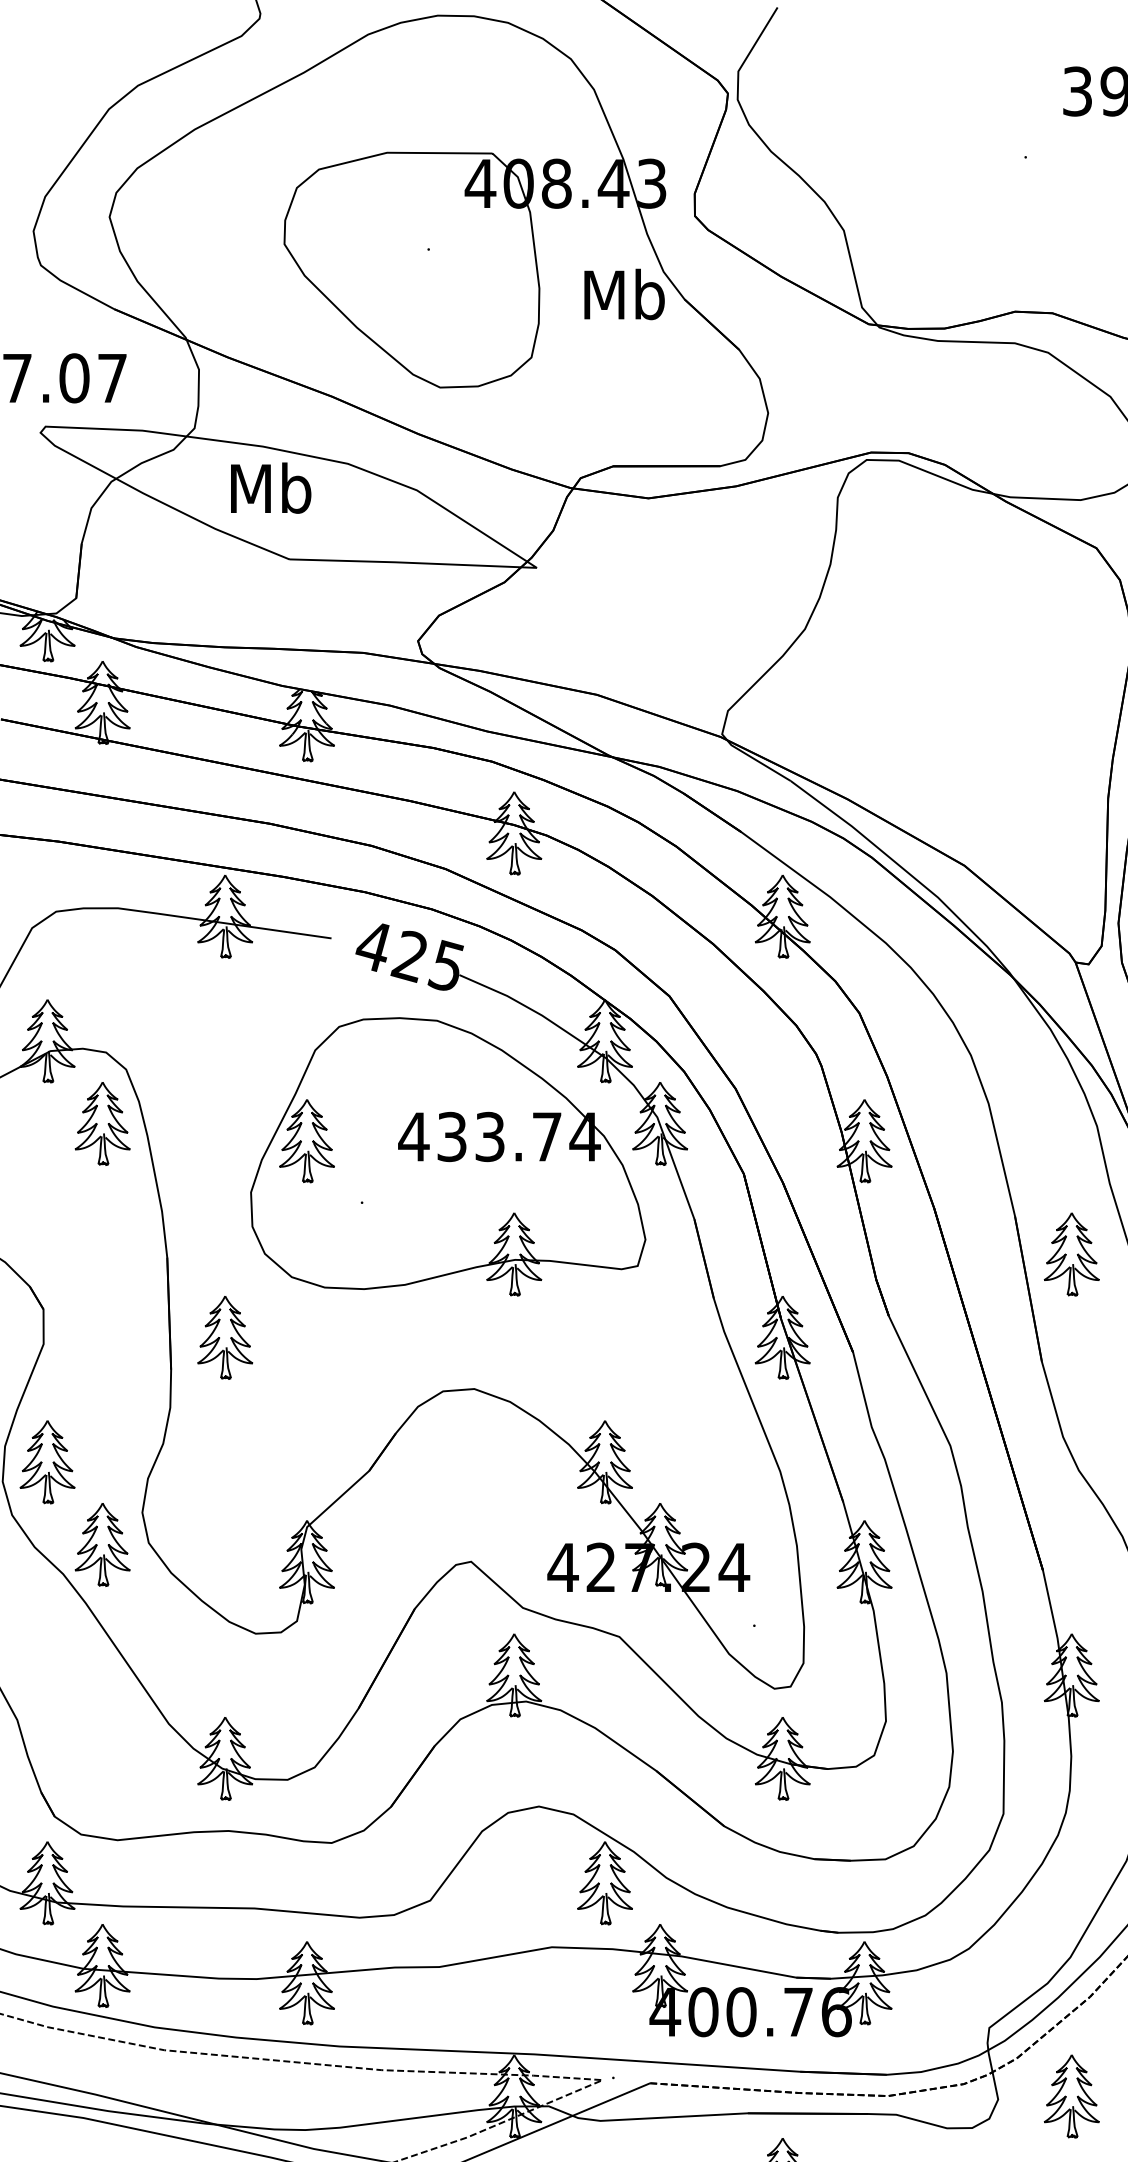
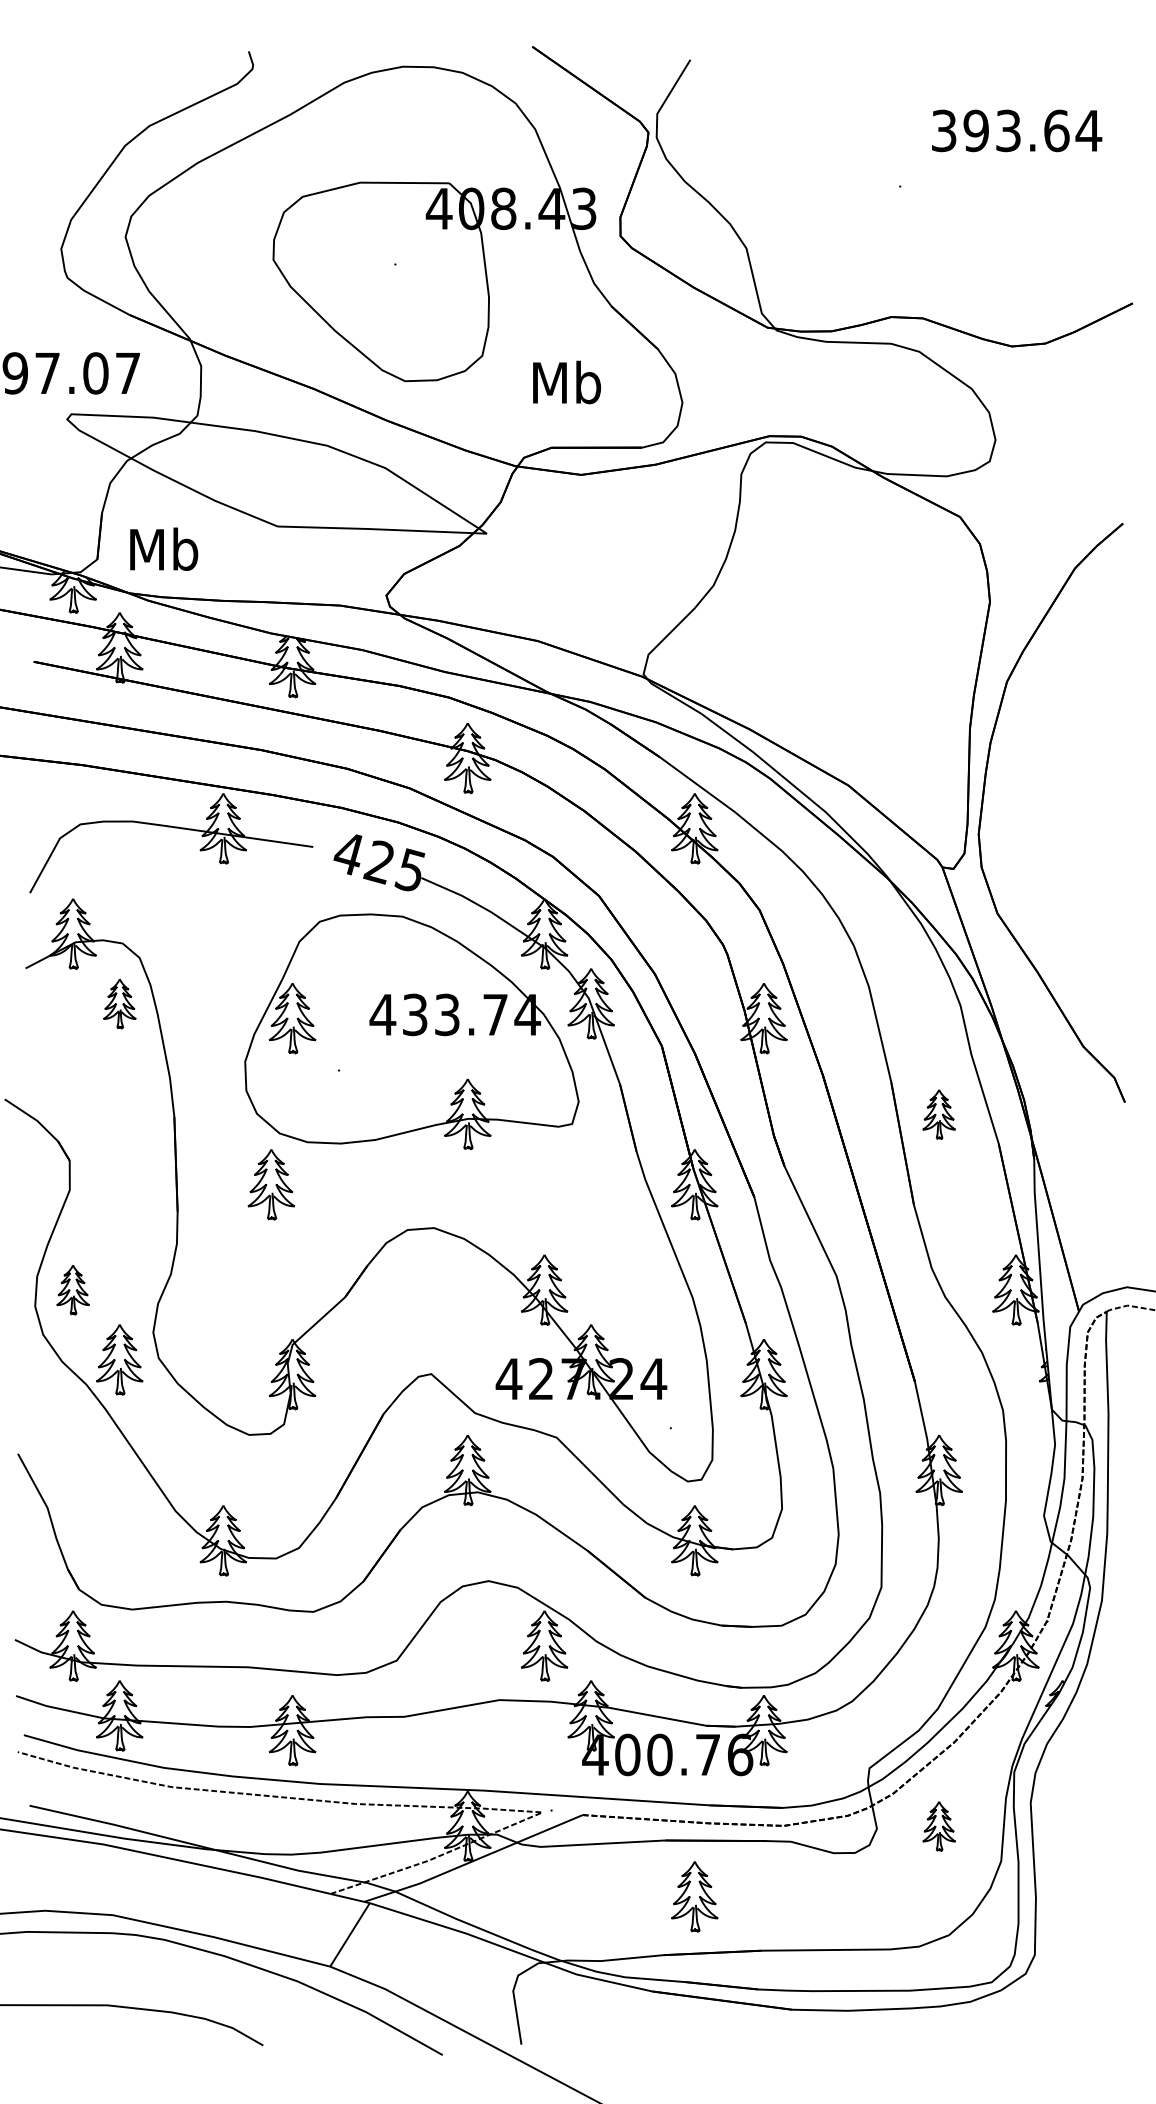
text: (623, 294) -> (566, 382), moved
text: (271, 487) -> (164, 548), moved
part: (102, 1123) -> (119, 1003), size x0.7
part: (1070, 1254) -> (938, 1114), size x0.7
part: (224, 1337) -> (270, 1184), moved
part: (46, 1461) -> (72, 1289), size x0.7
part: (1070, 2096) -> (938, 1826), size x0.7

